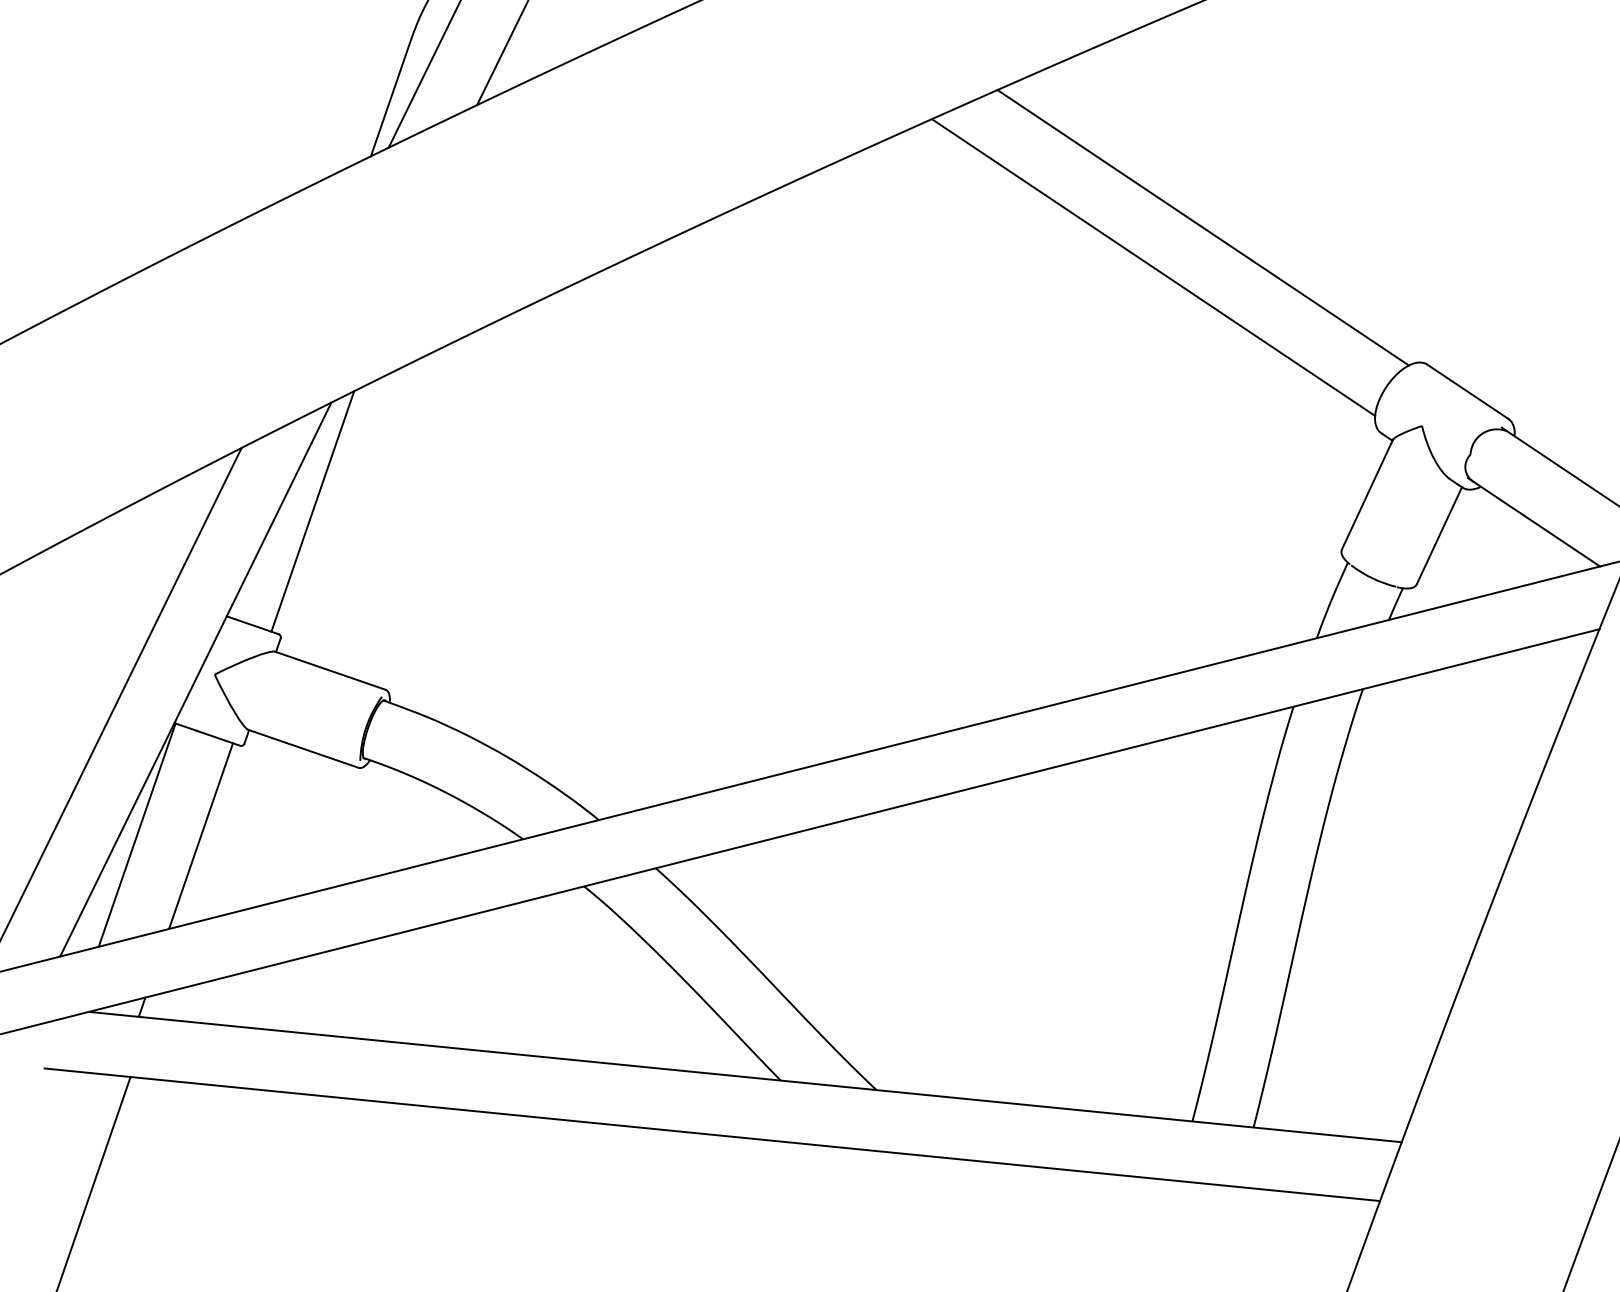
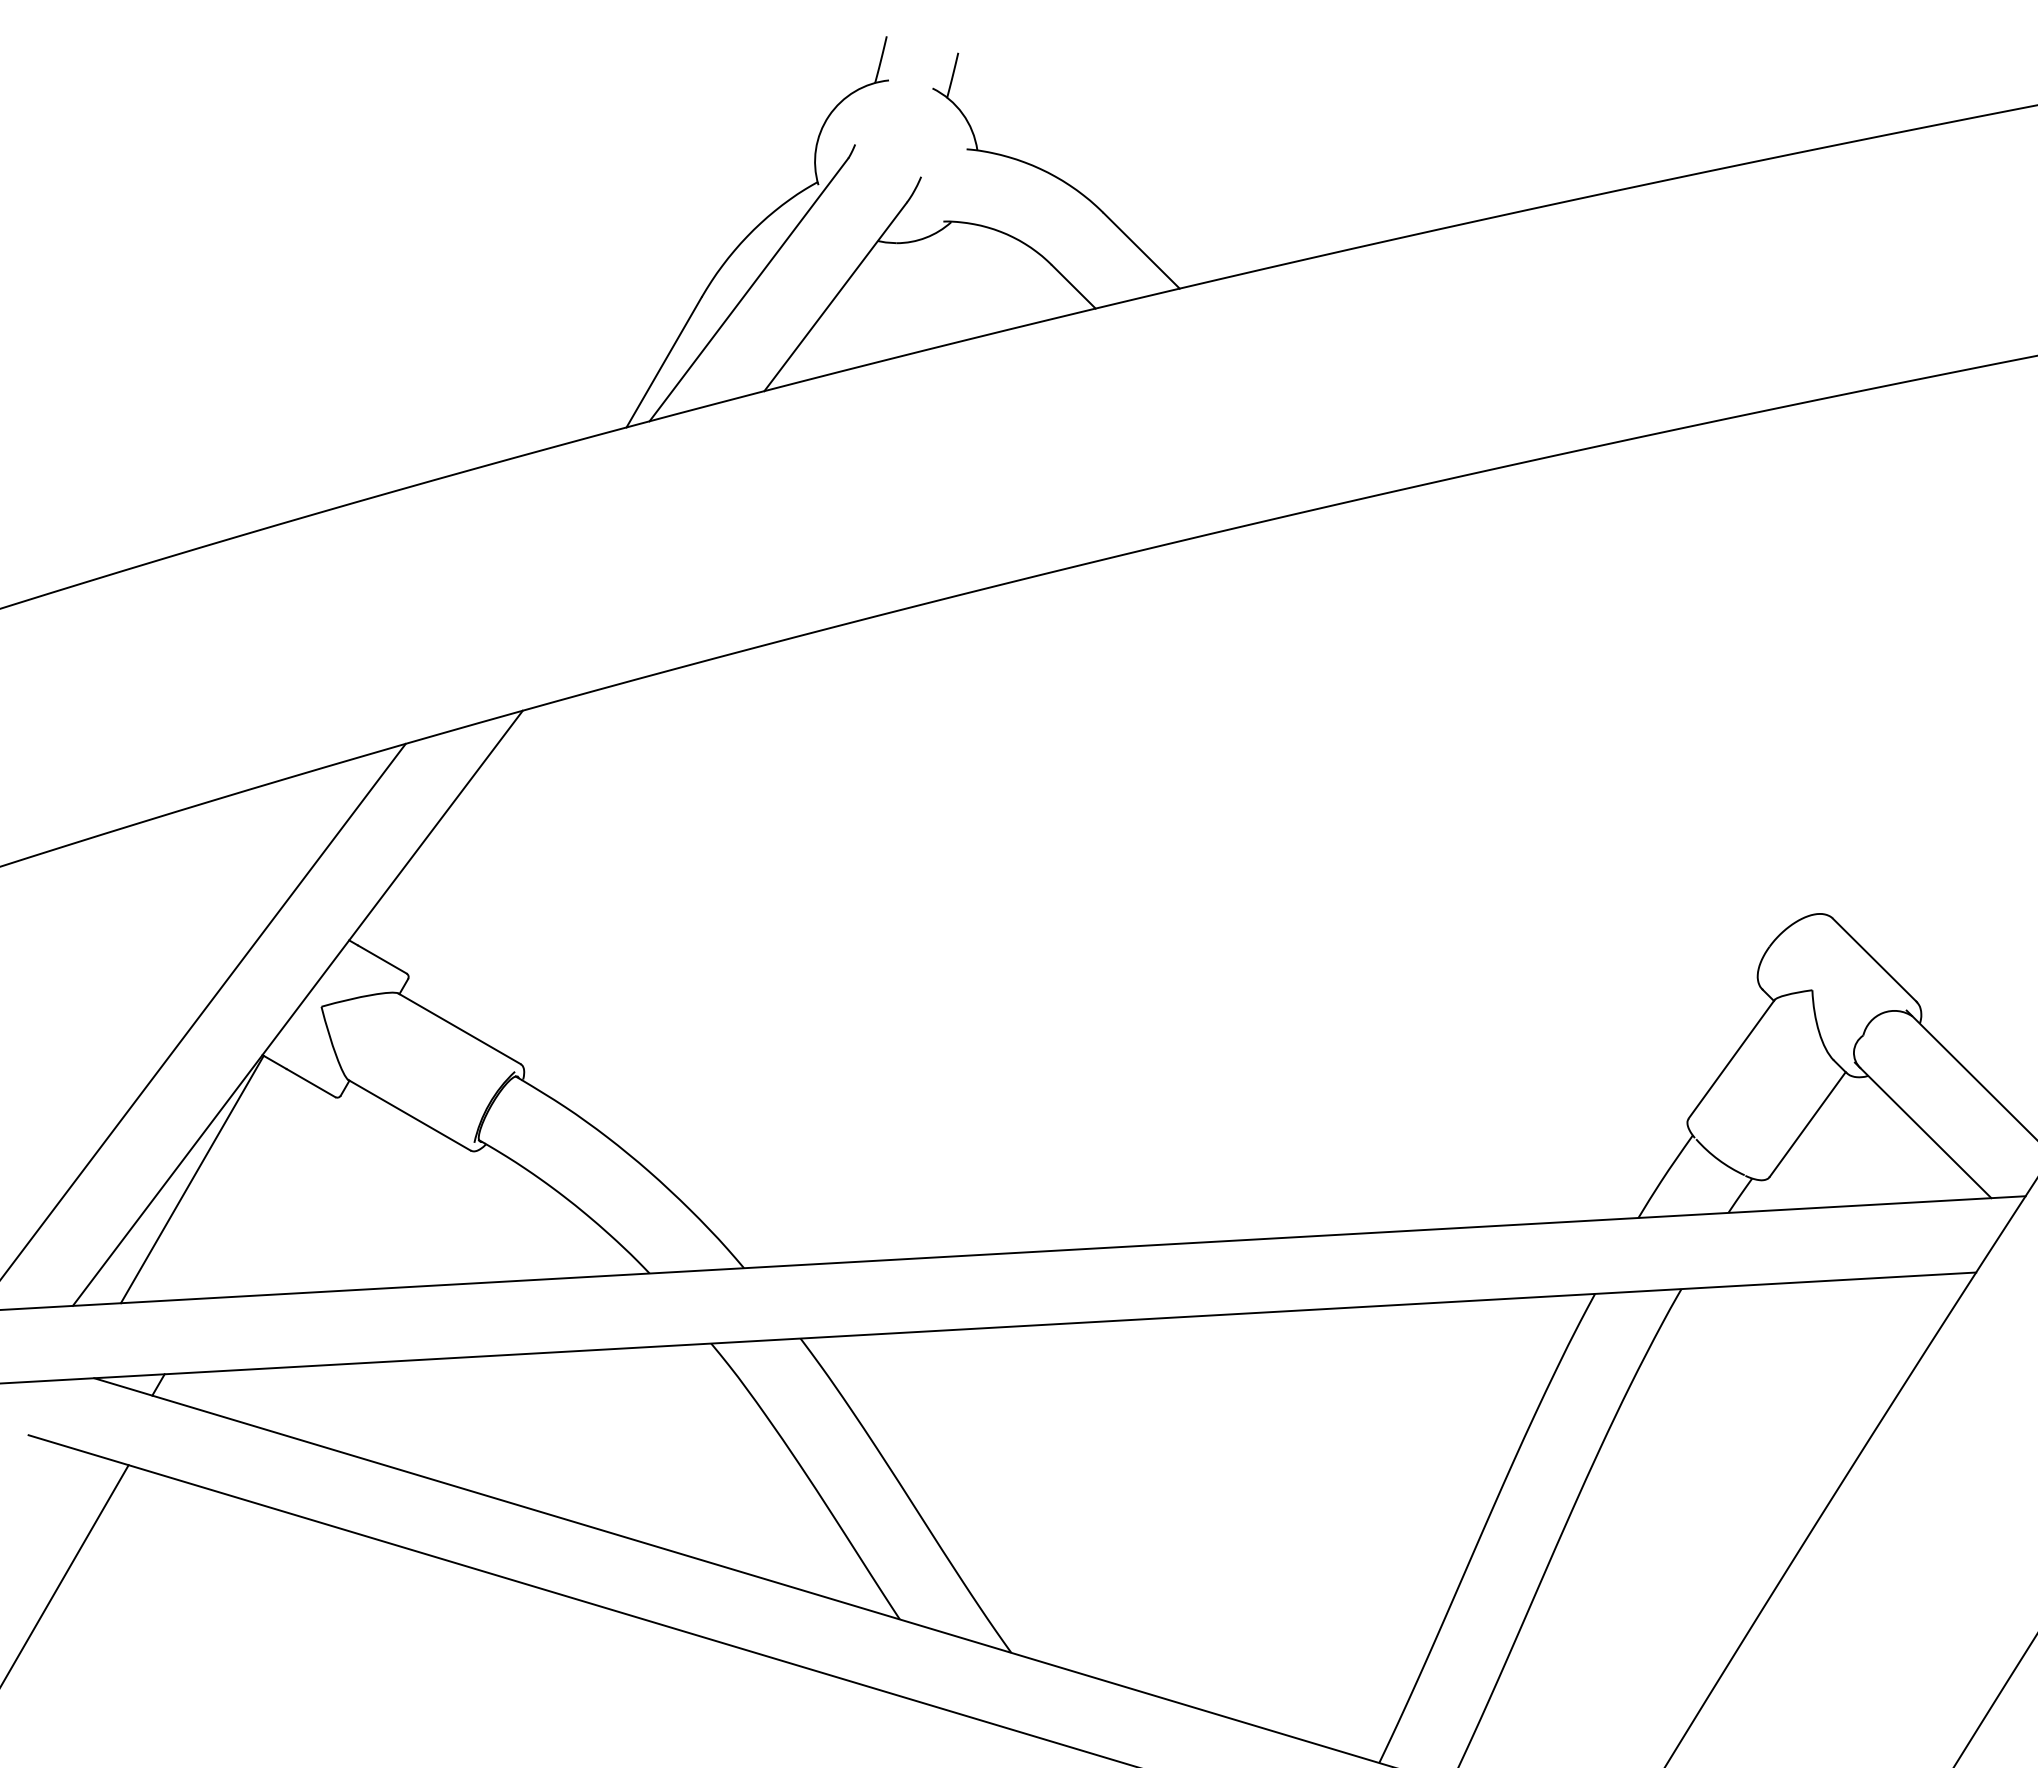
line: (1202, 228) -> (1597, 704), removed
line: (1153, 266) -> (1530, 739), removed
line: (312, 511) -> (475, 835), removed
line: (200, 836) -> (267, 1195), removed

